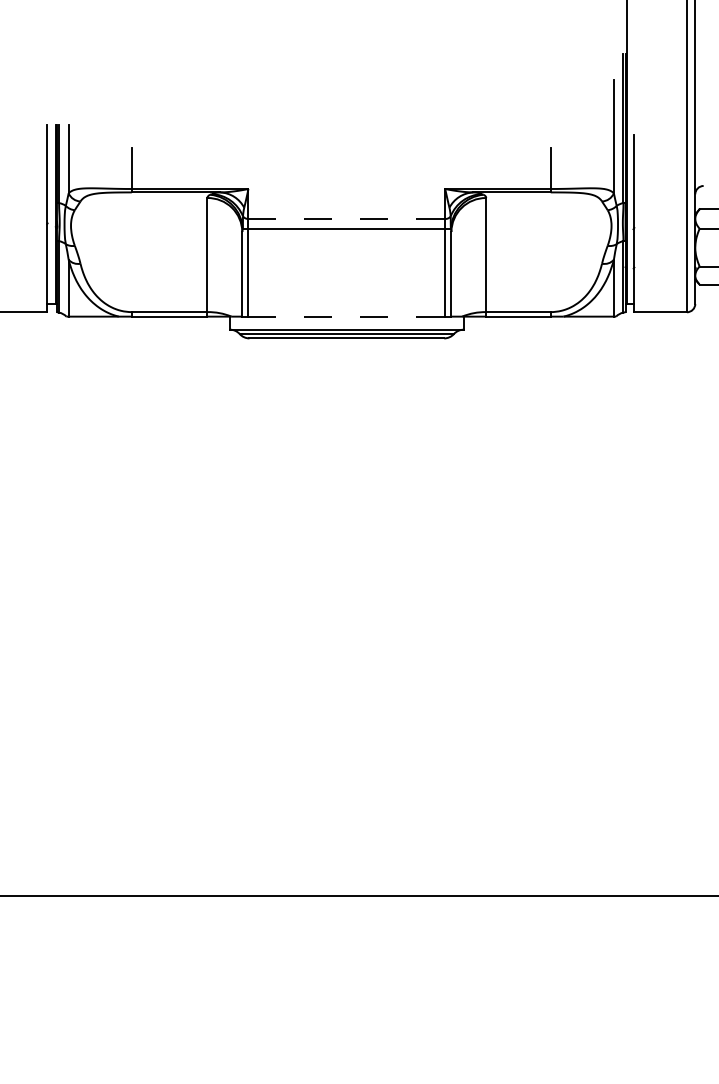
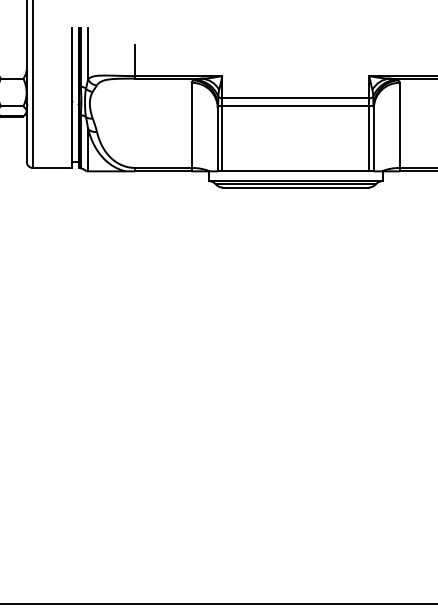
line: (347, 219) -> (296, 98), dashed -> solid
line: (347, 316) -> (296, 171), dashed -> solid

